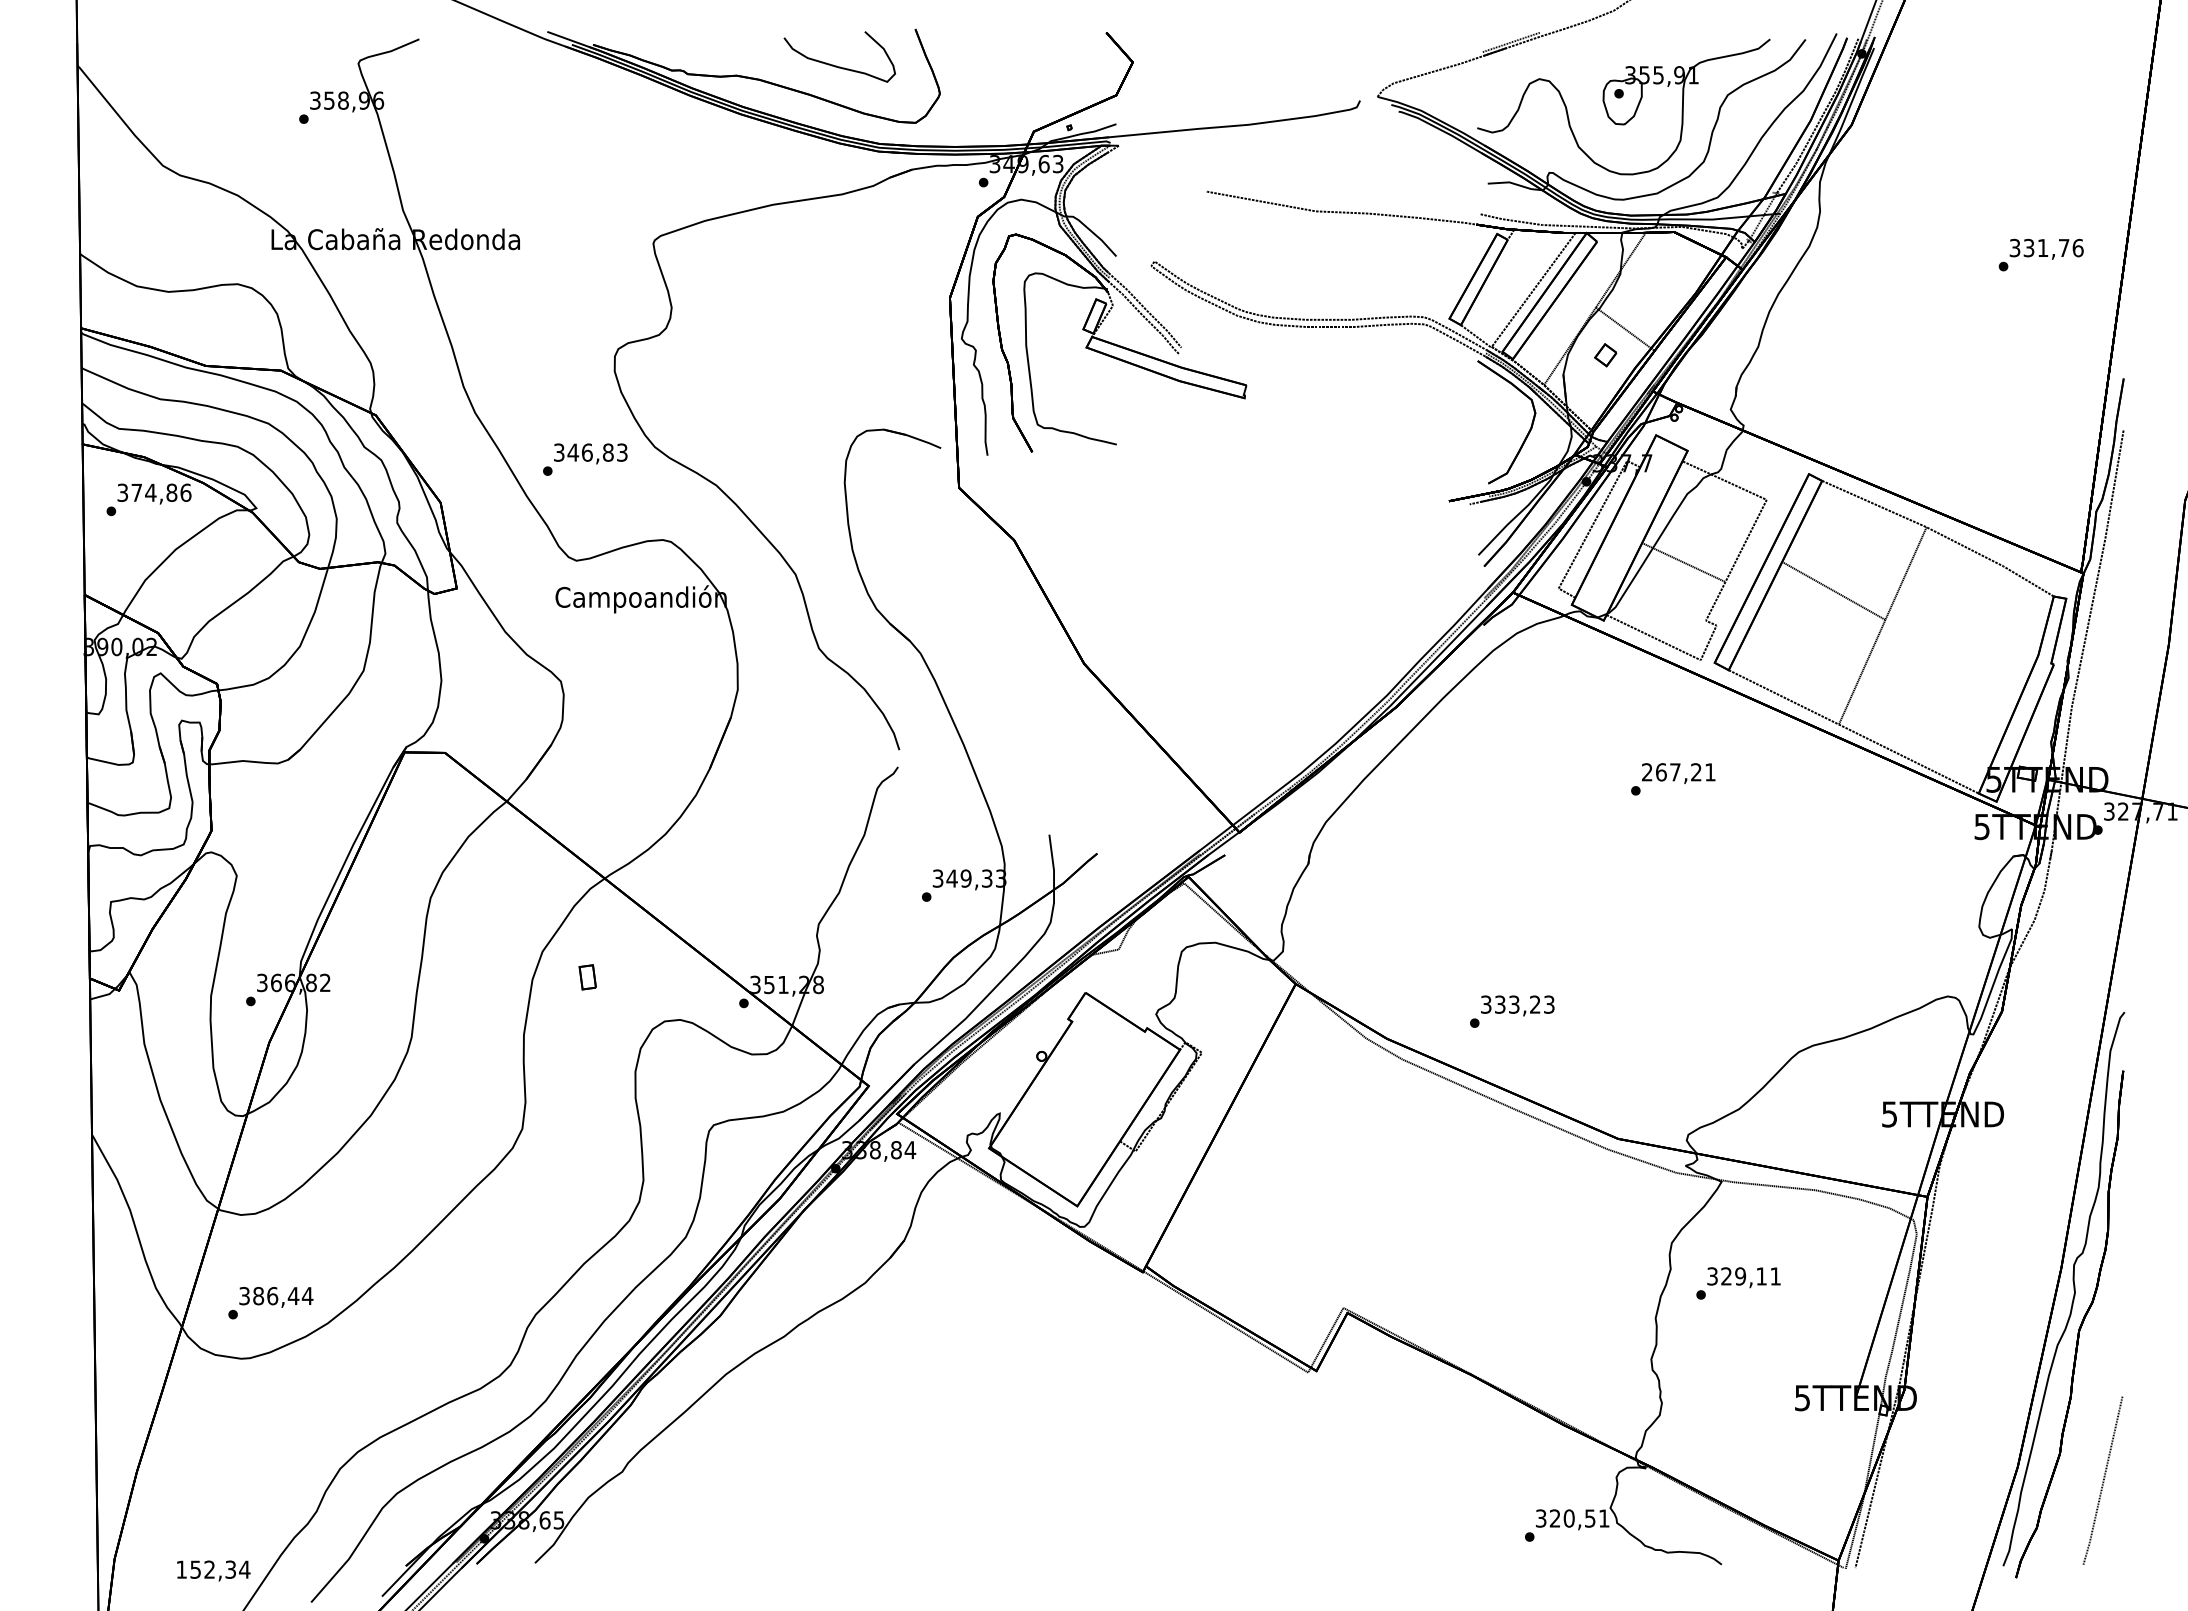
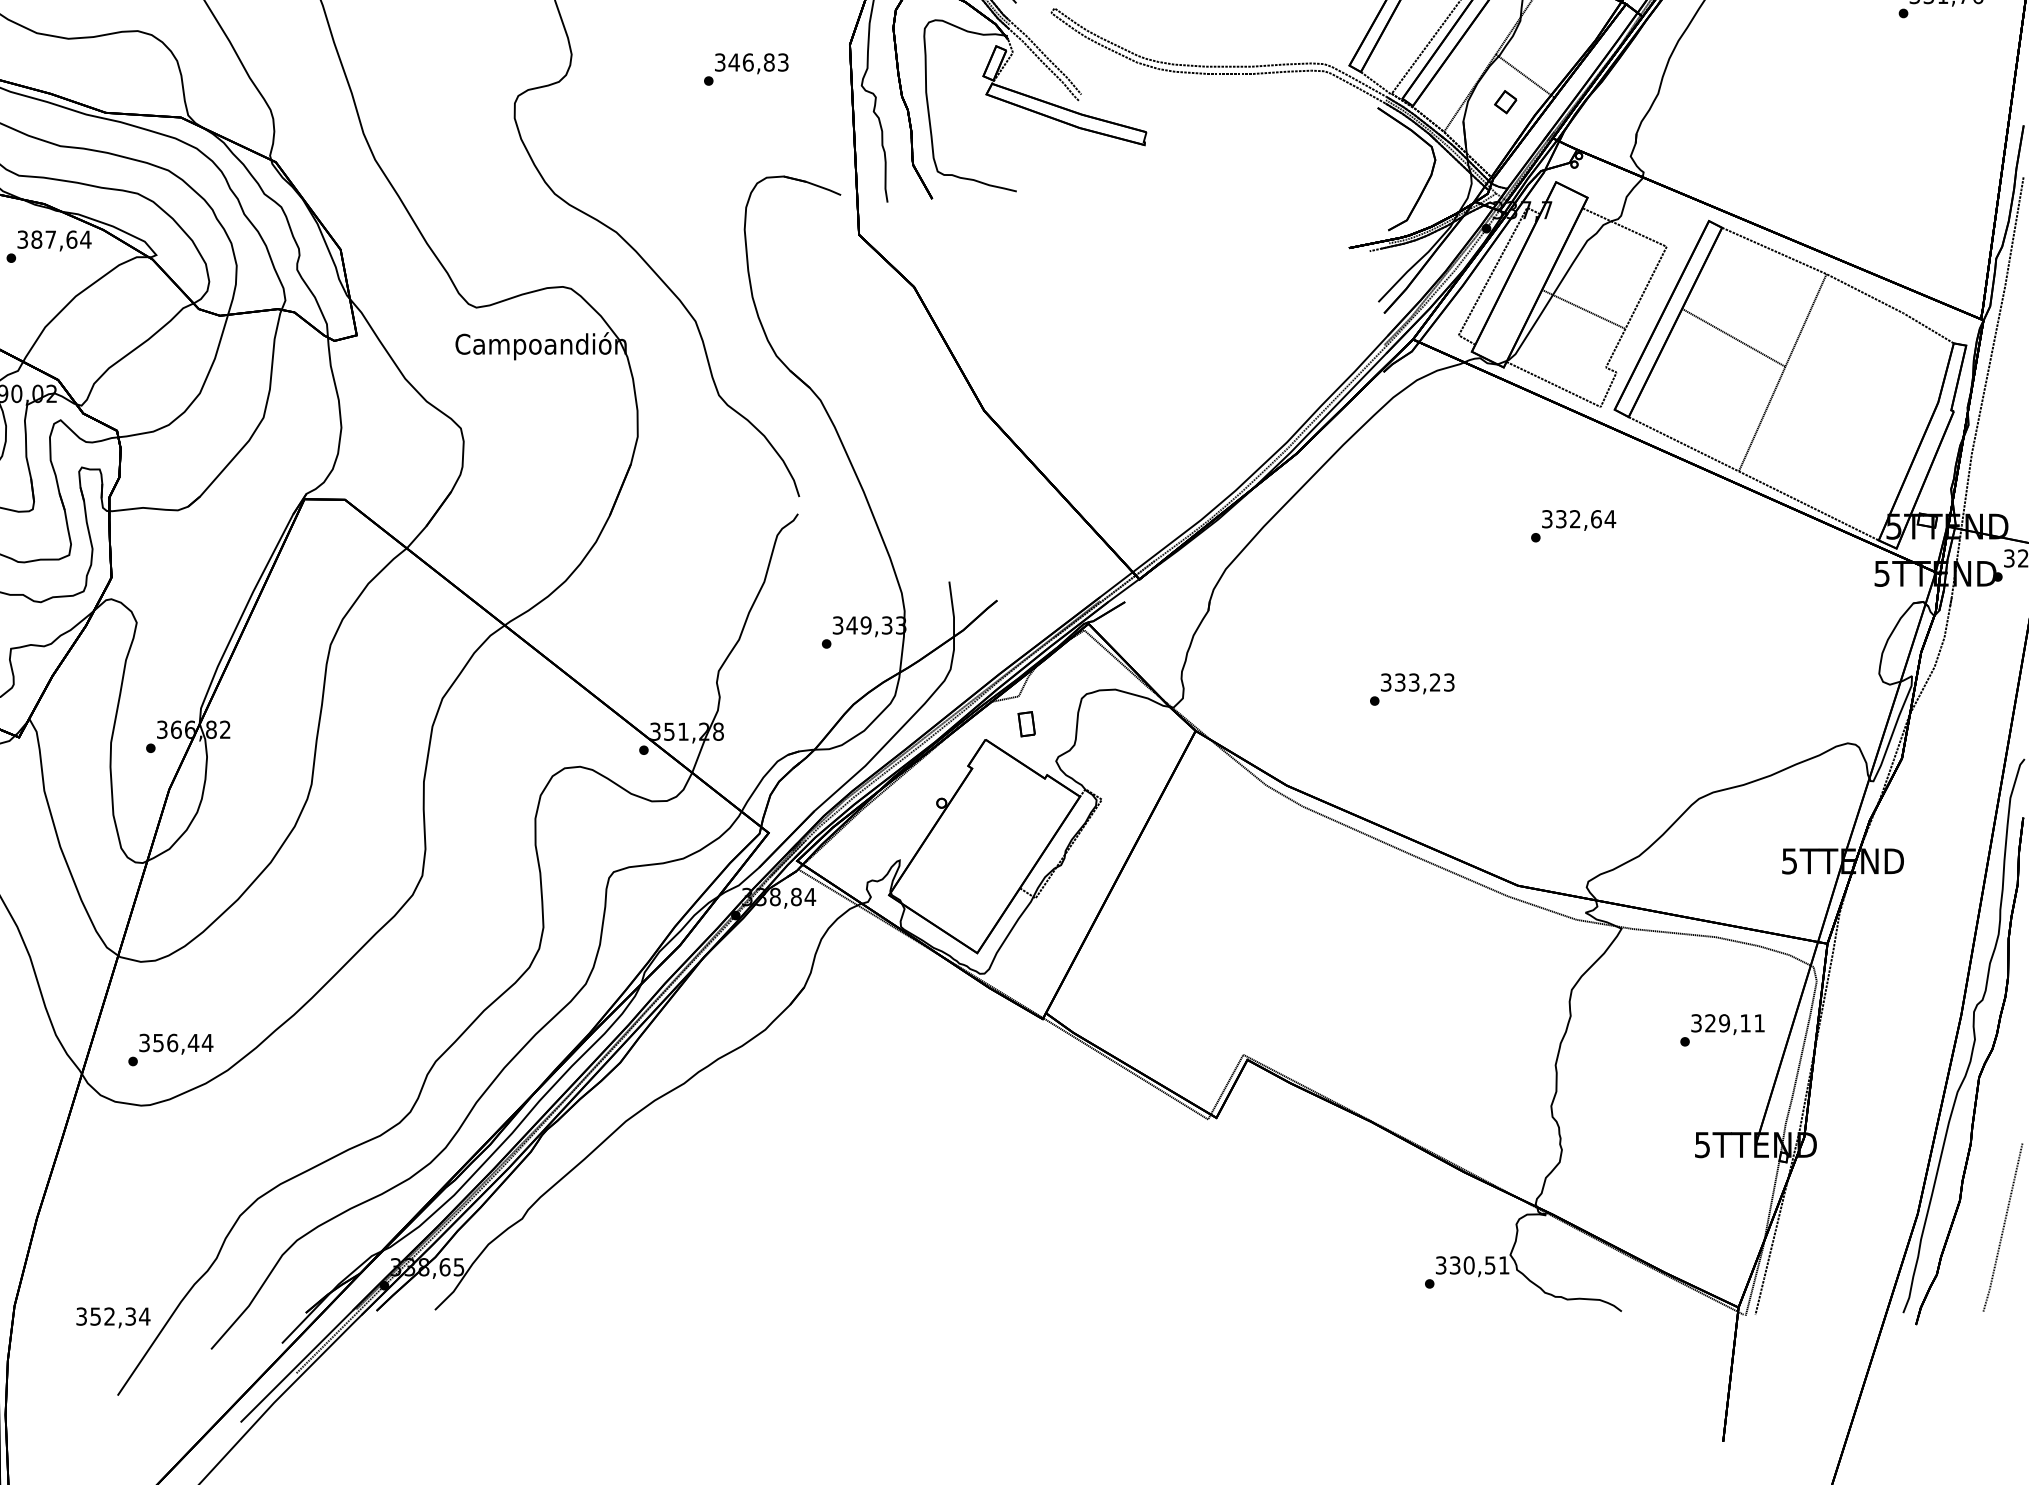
text: (585, 459) -> (746, 69), moved
text: (161, 492) -> (61, 239), 374,86 -> 387,64
text: (1679, 772) -> (1579, 519), 267,21 -> 332,64
part: (587, 977) -> (1026, 724), moved
text: (1512, 1011) -> (1412, 689), moved
text: (1738, 1283) -> (1722, 1030), moved
text: (258, 1295) -> (158, 1042), 386,44 -> 356,44
text: (1555, 1518) -> (1455, 1265), 320,51 -> 330,51
text: (181, 1569) -> (81, 1316), 152,34 -> 352,34

